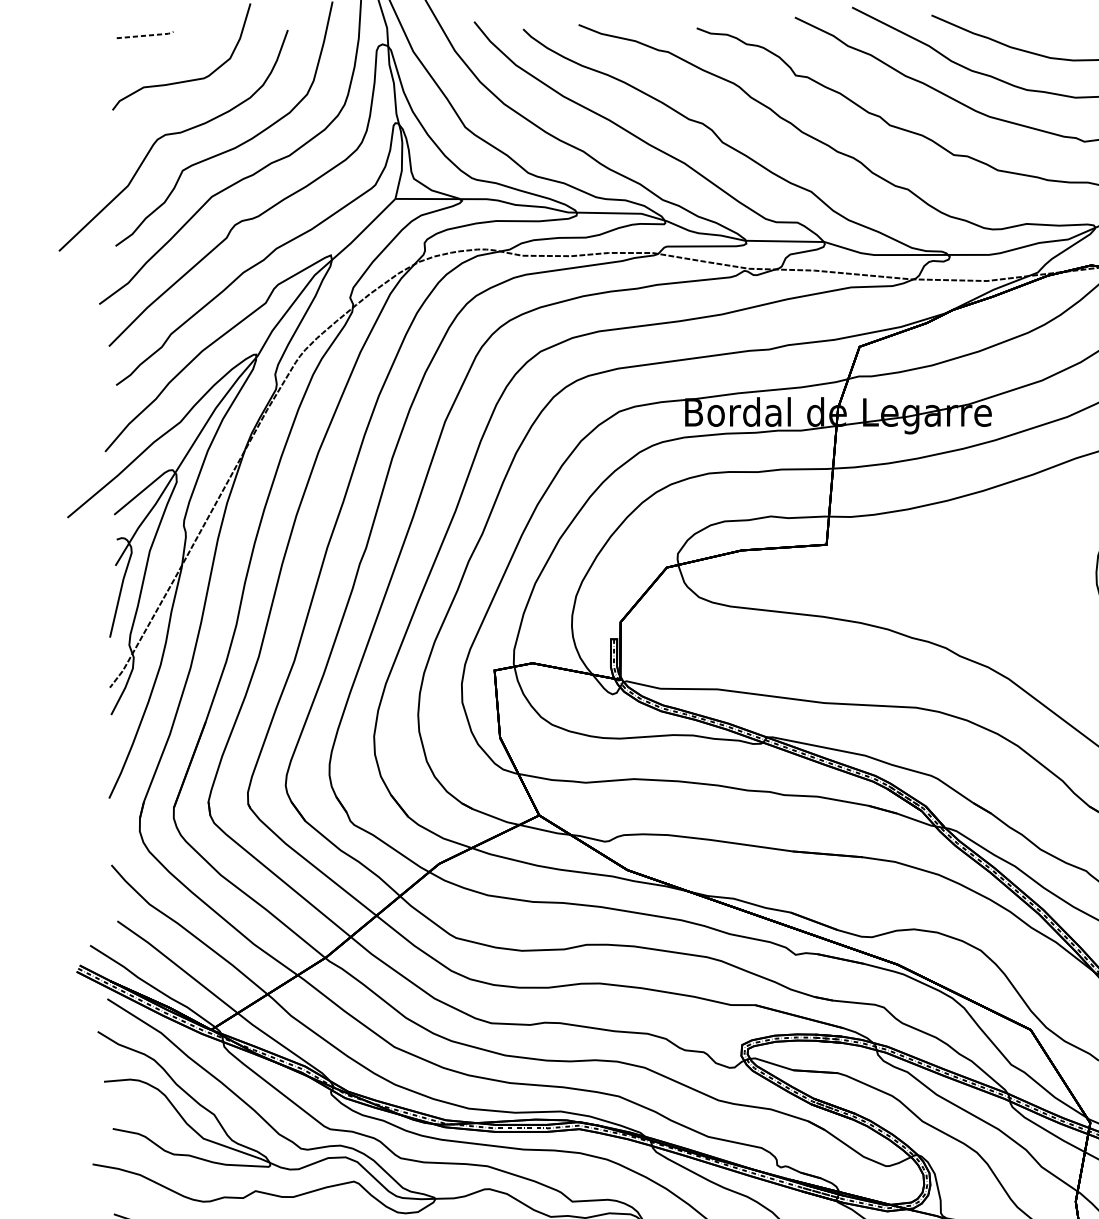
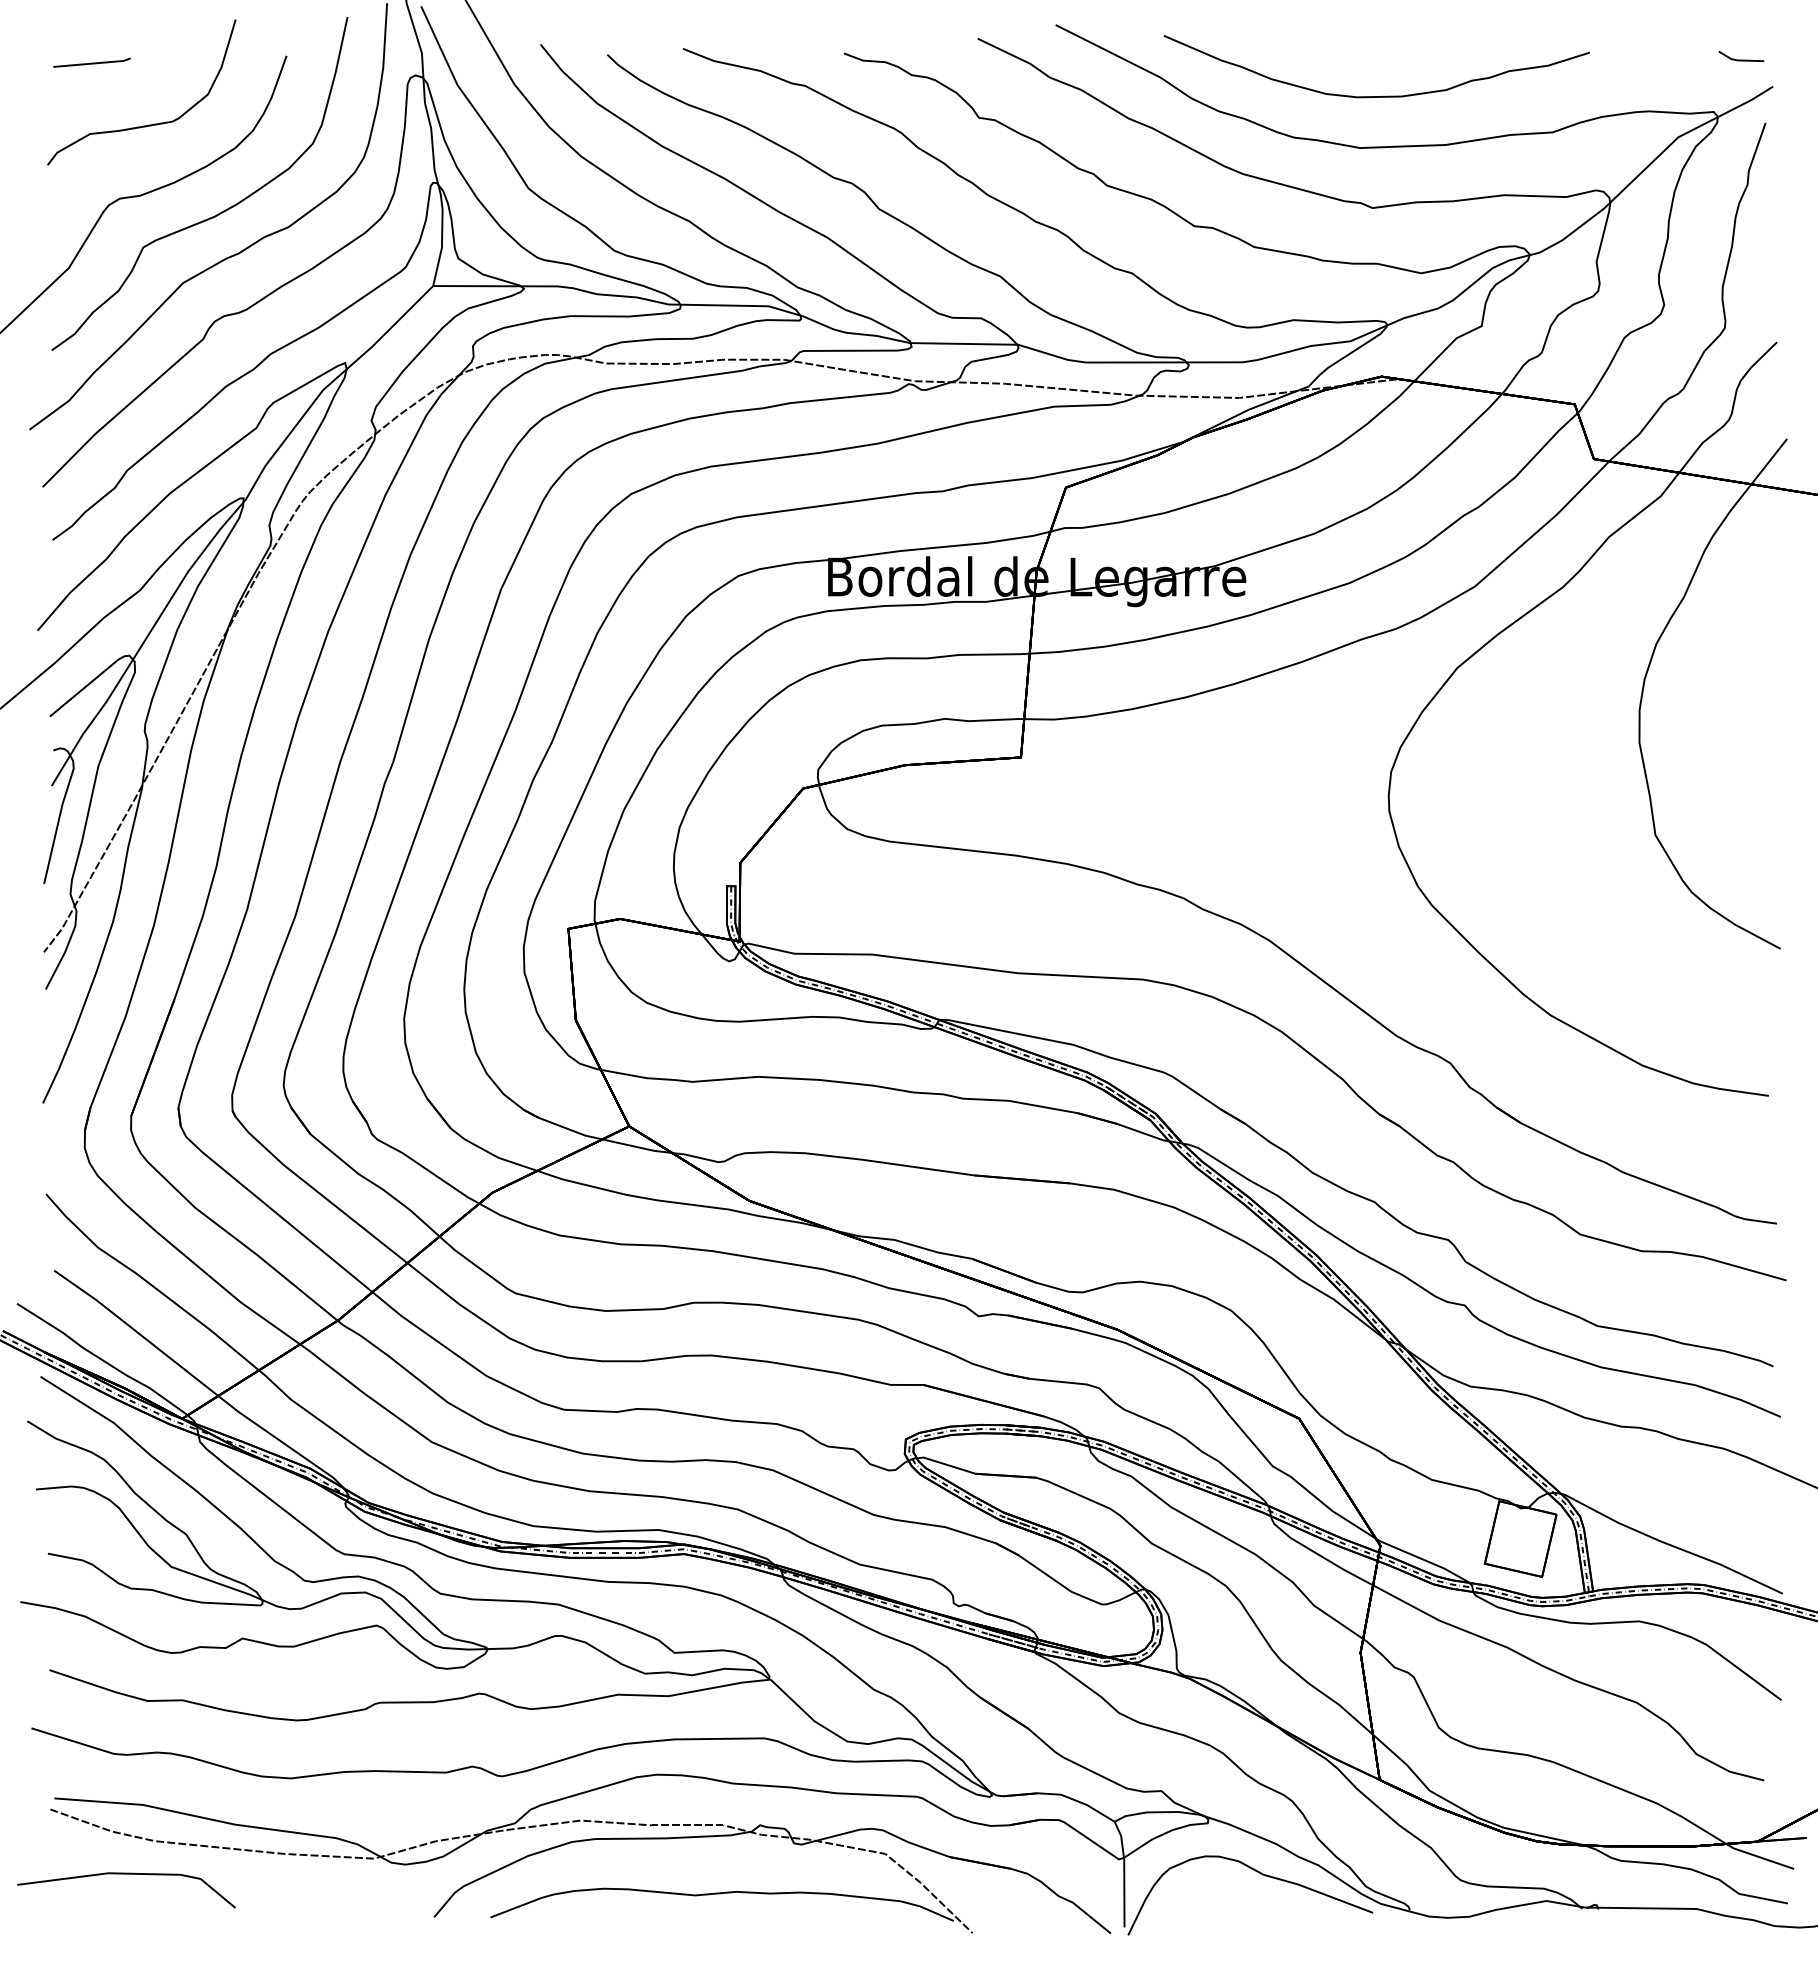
line: (146, 35) -> (93, 63), dashed -> solid

